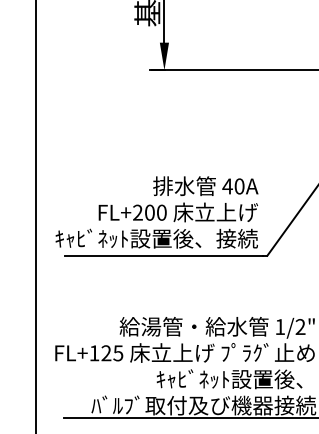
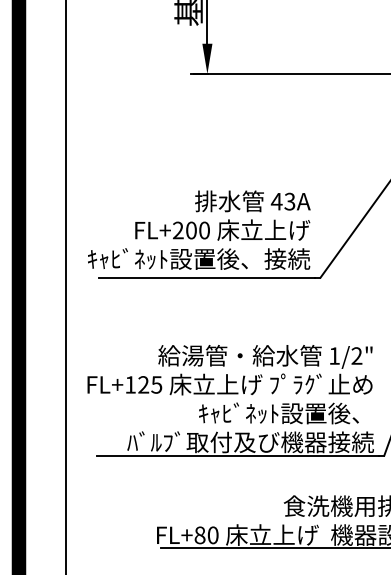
text: (239, 186) -> (289, 201), 40A -> 43A

